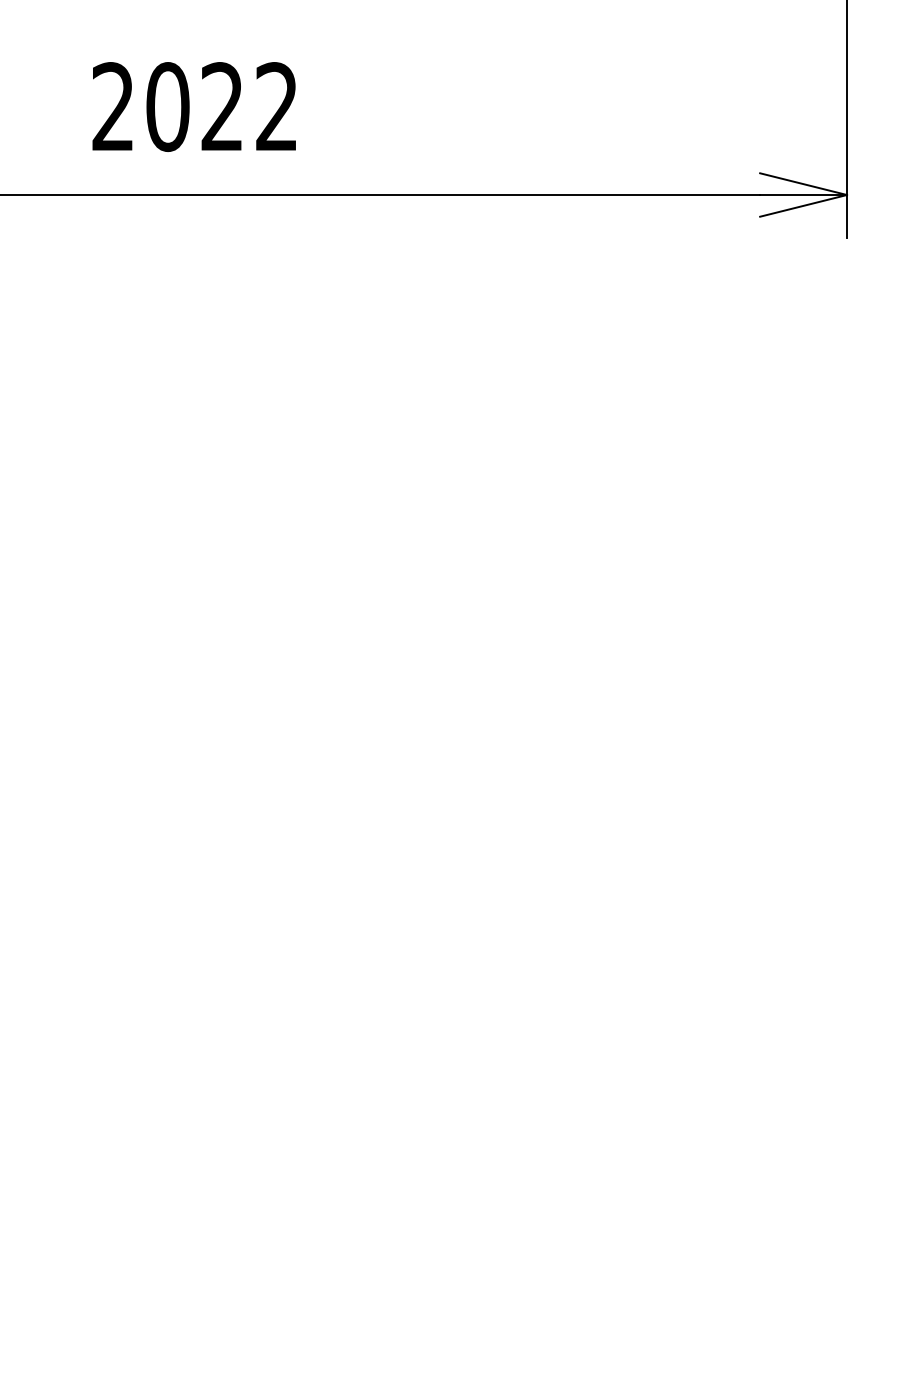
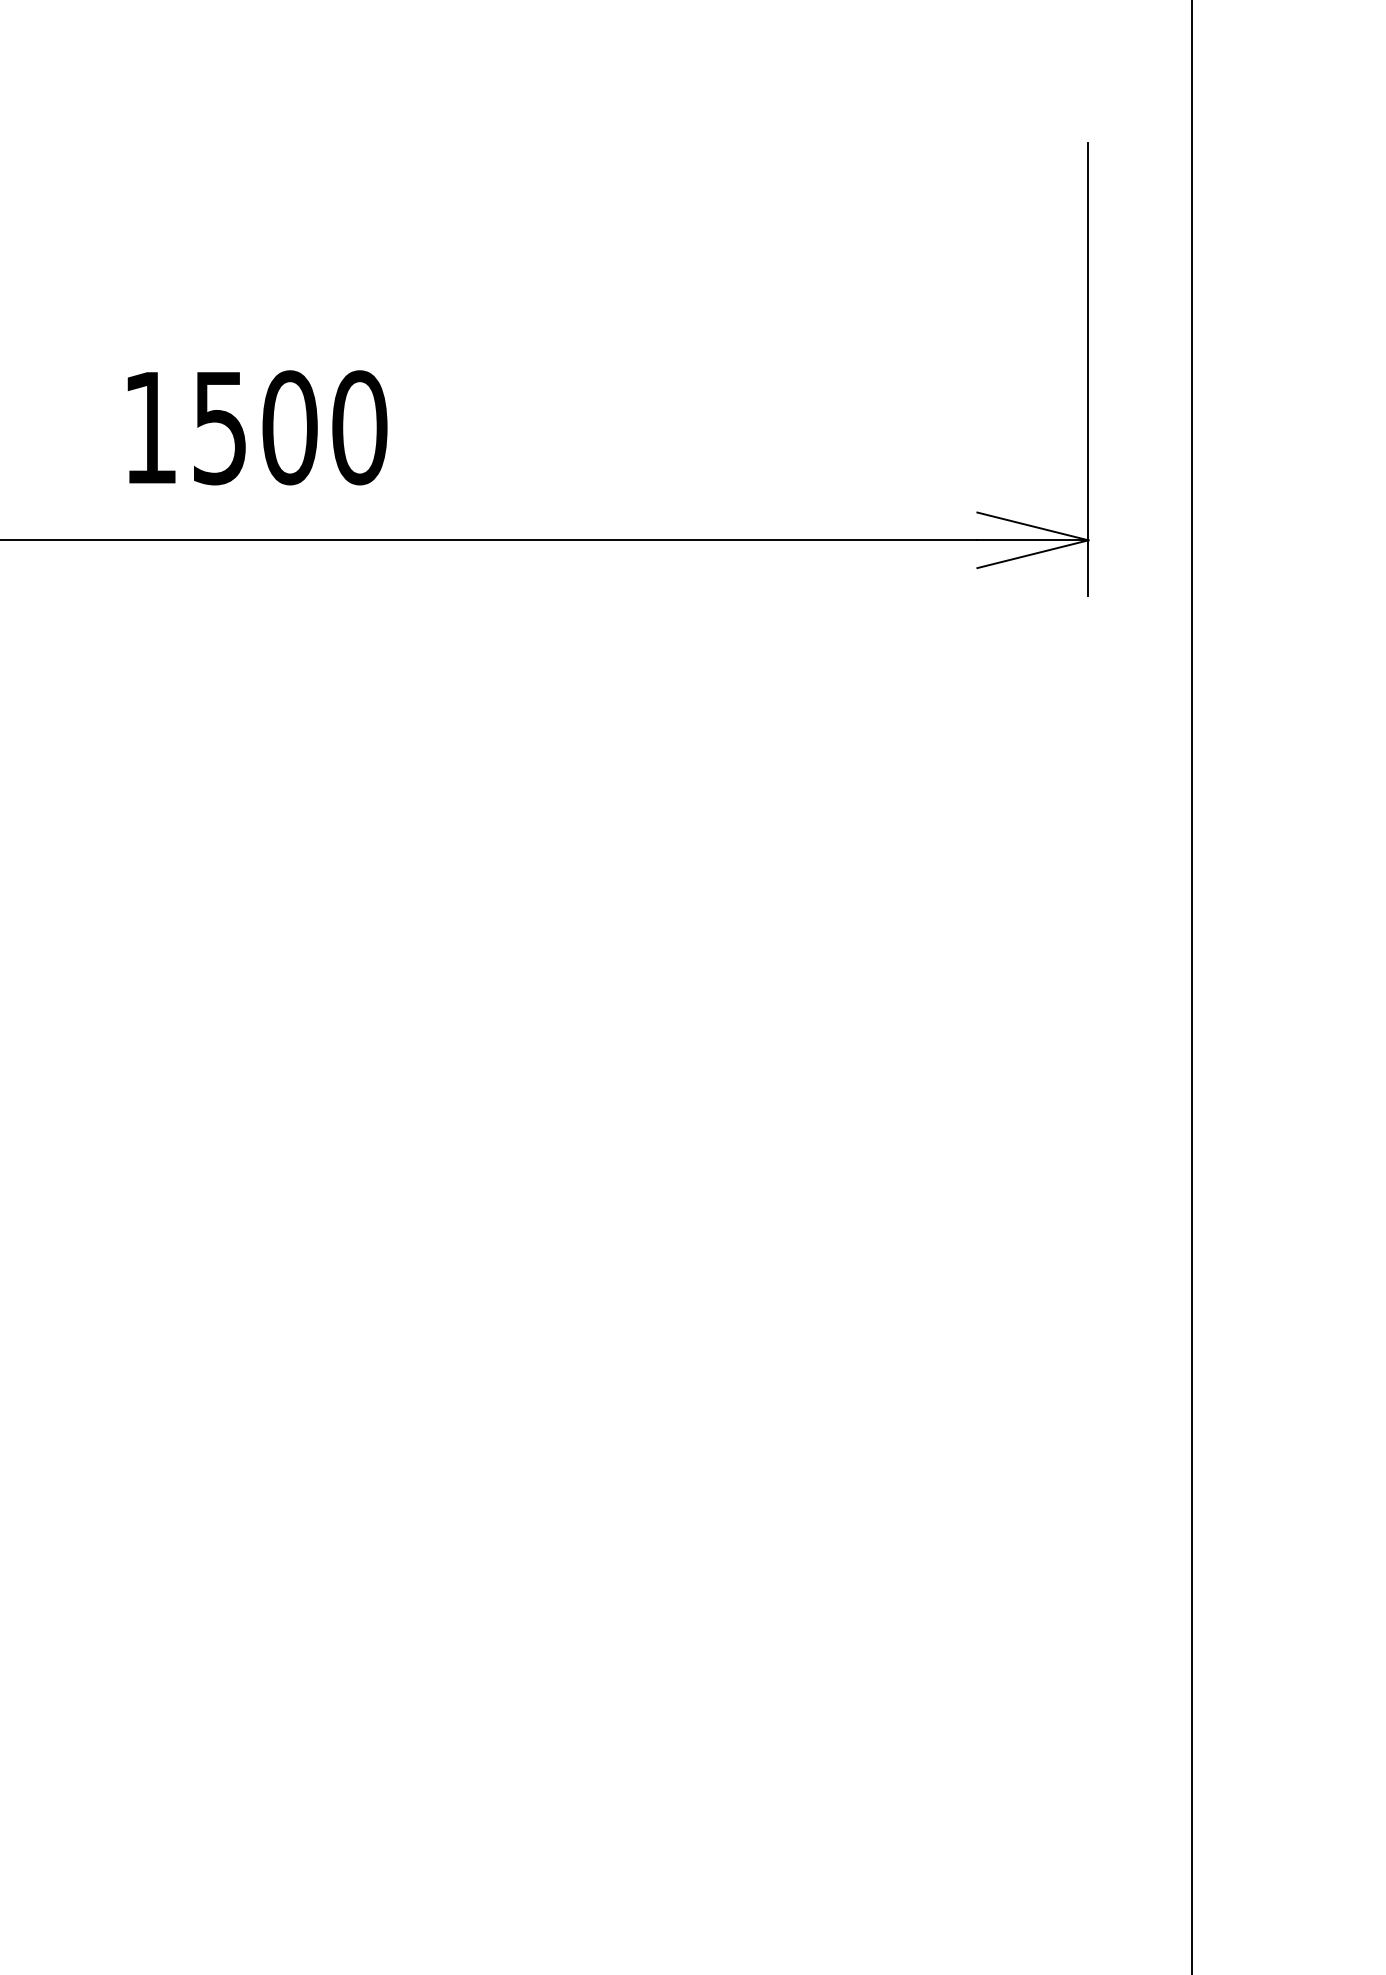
text: (195, 106) -> (255, 427), 2022 -> 1500

